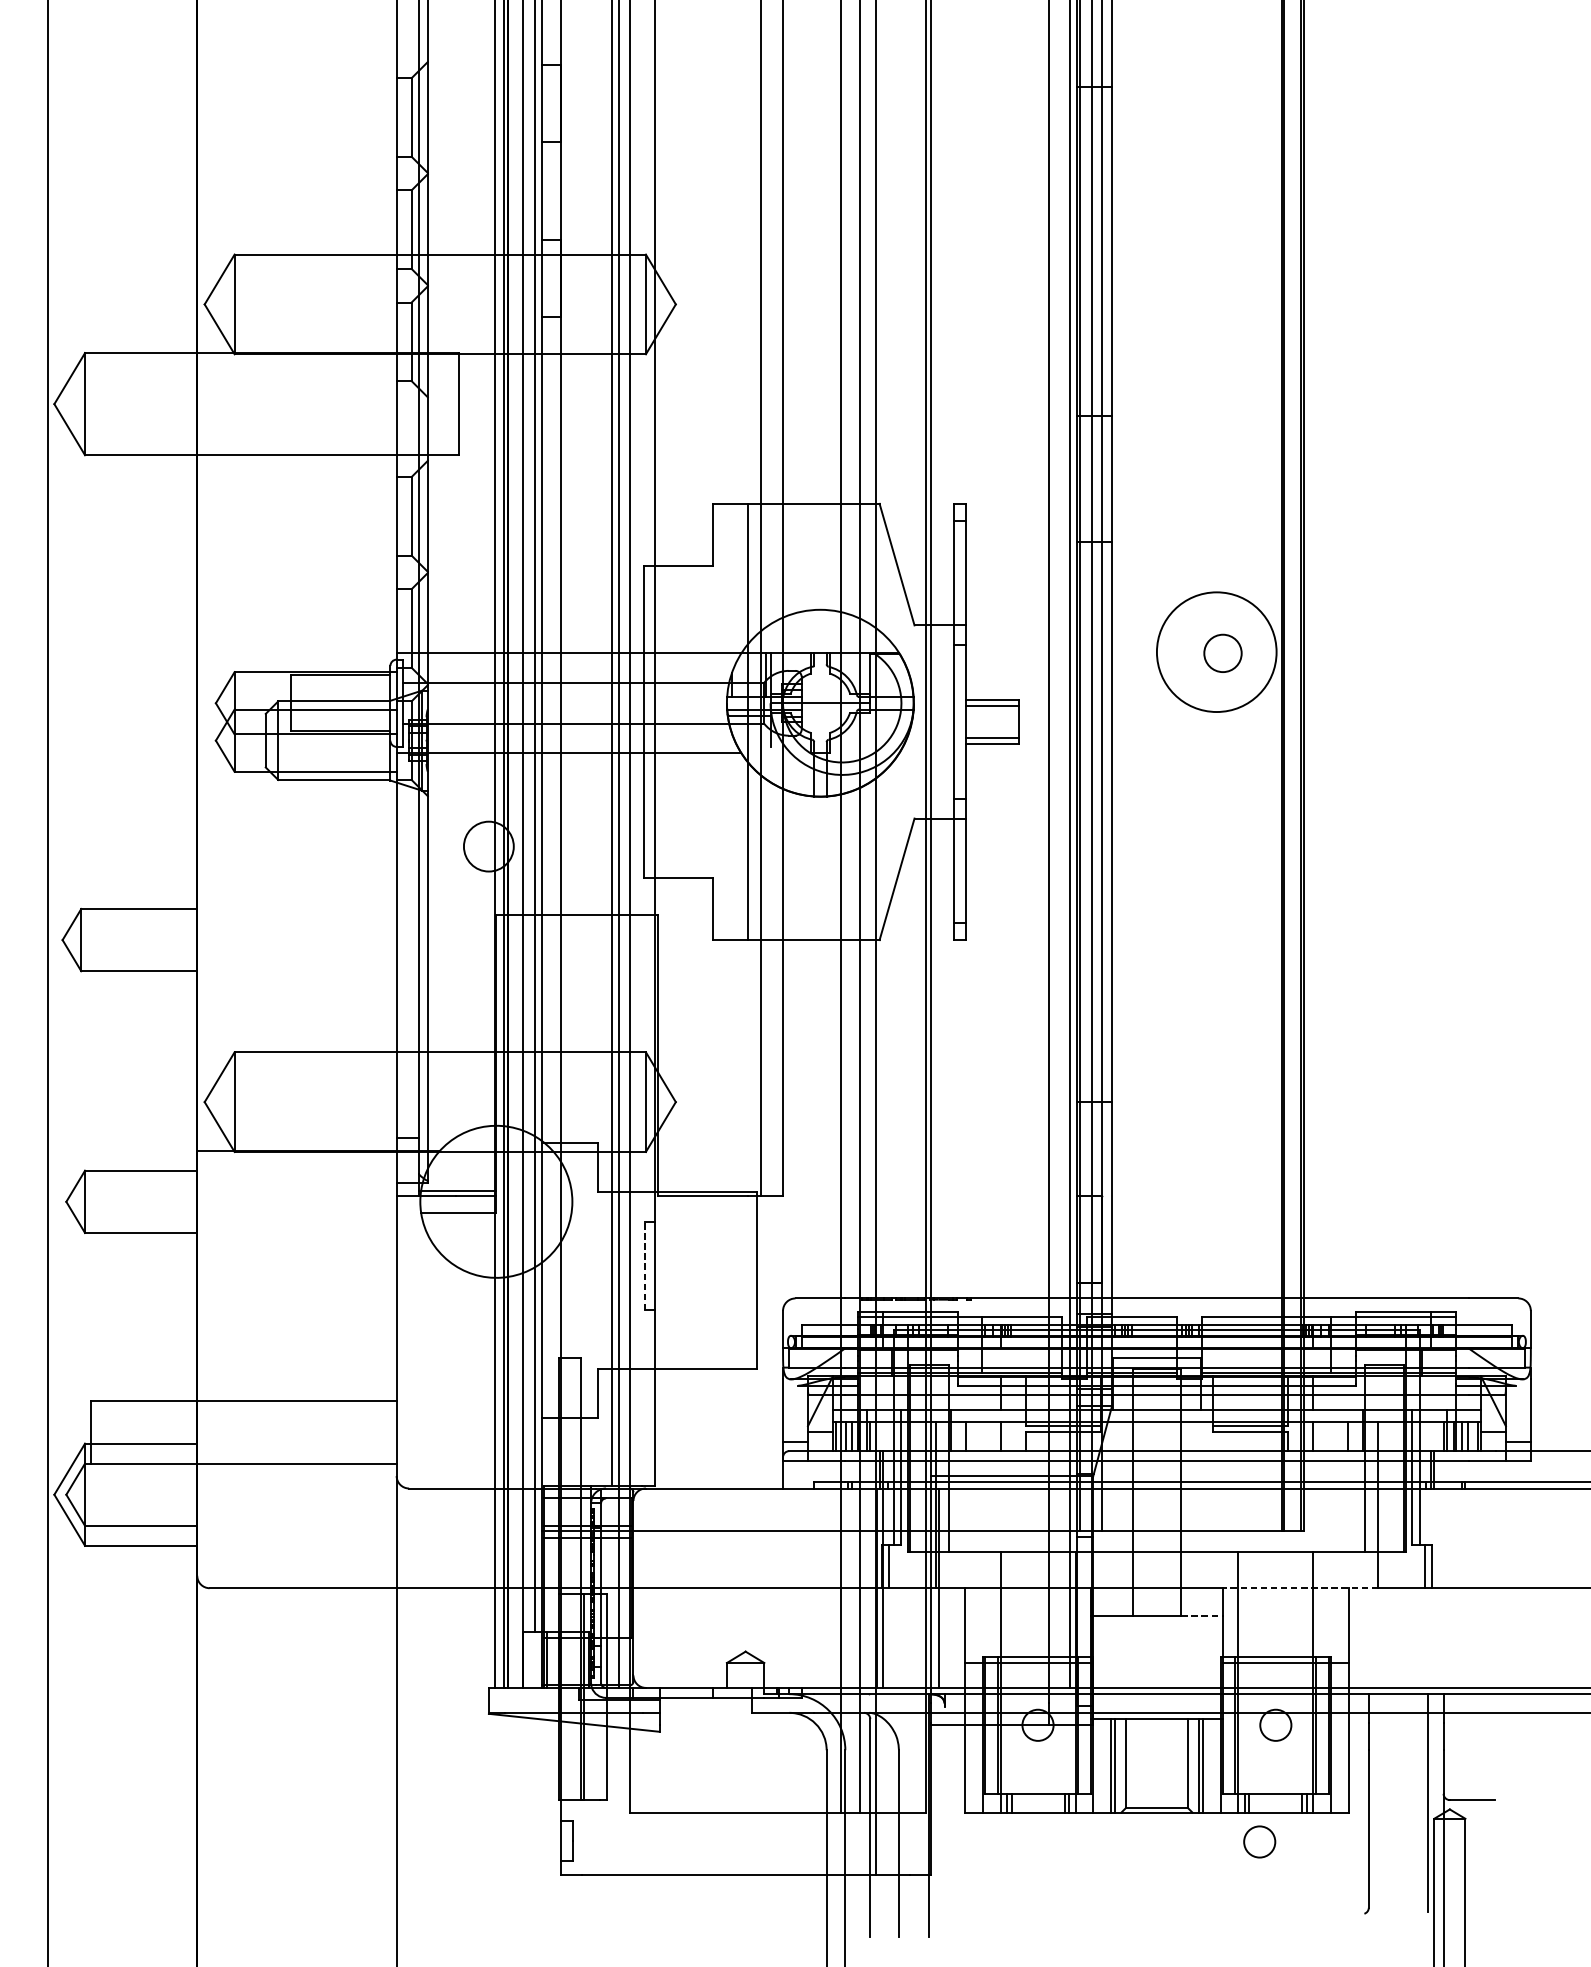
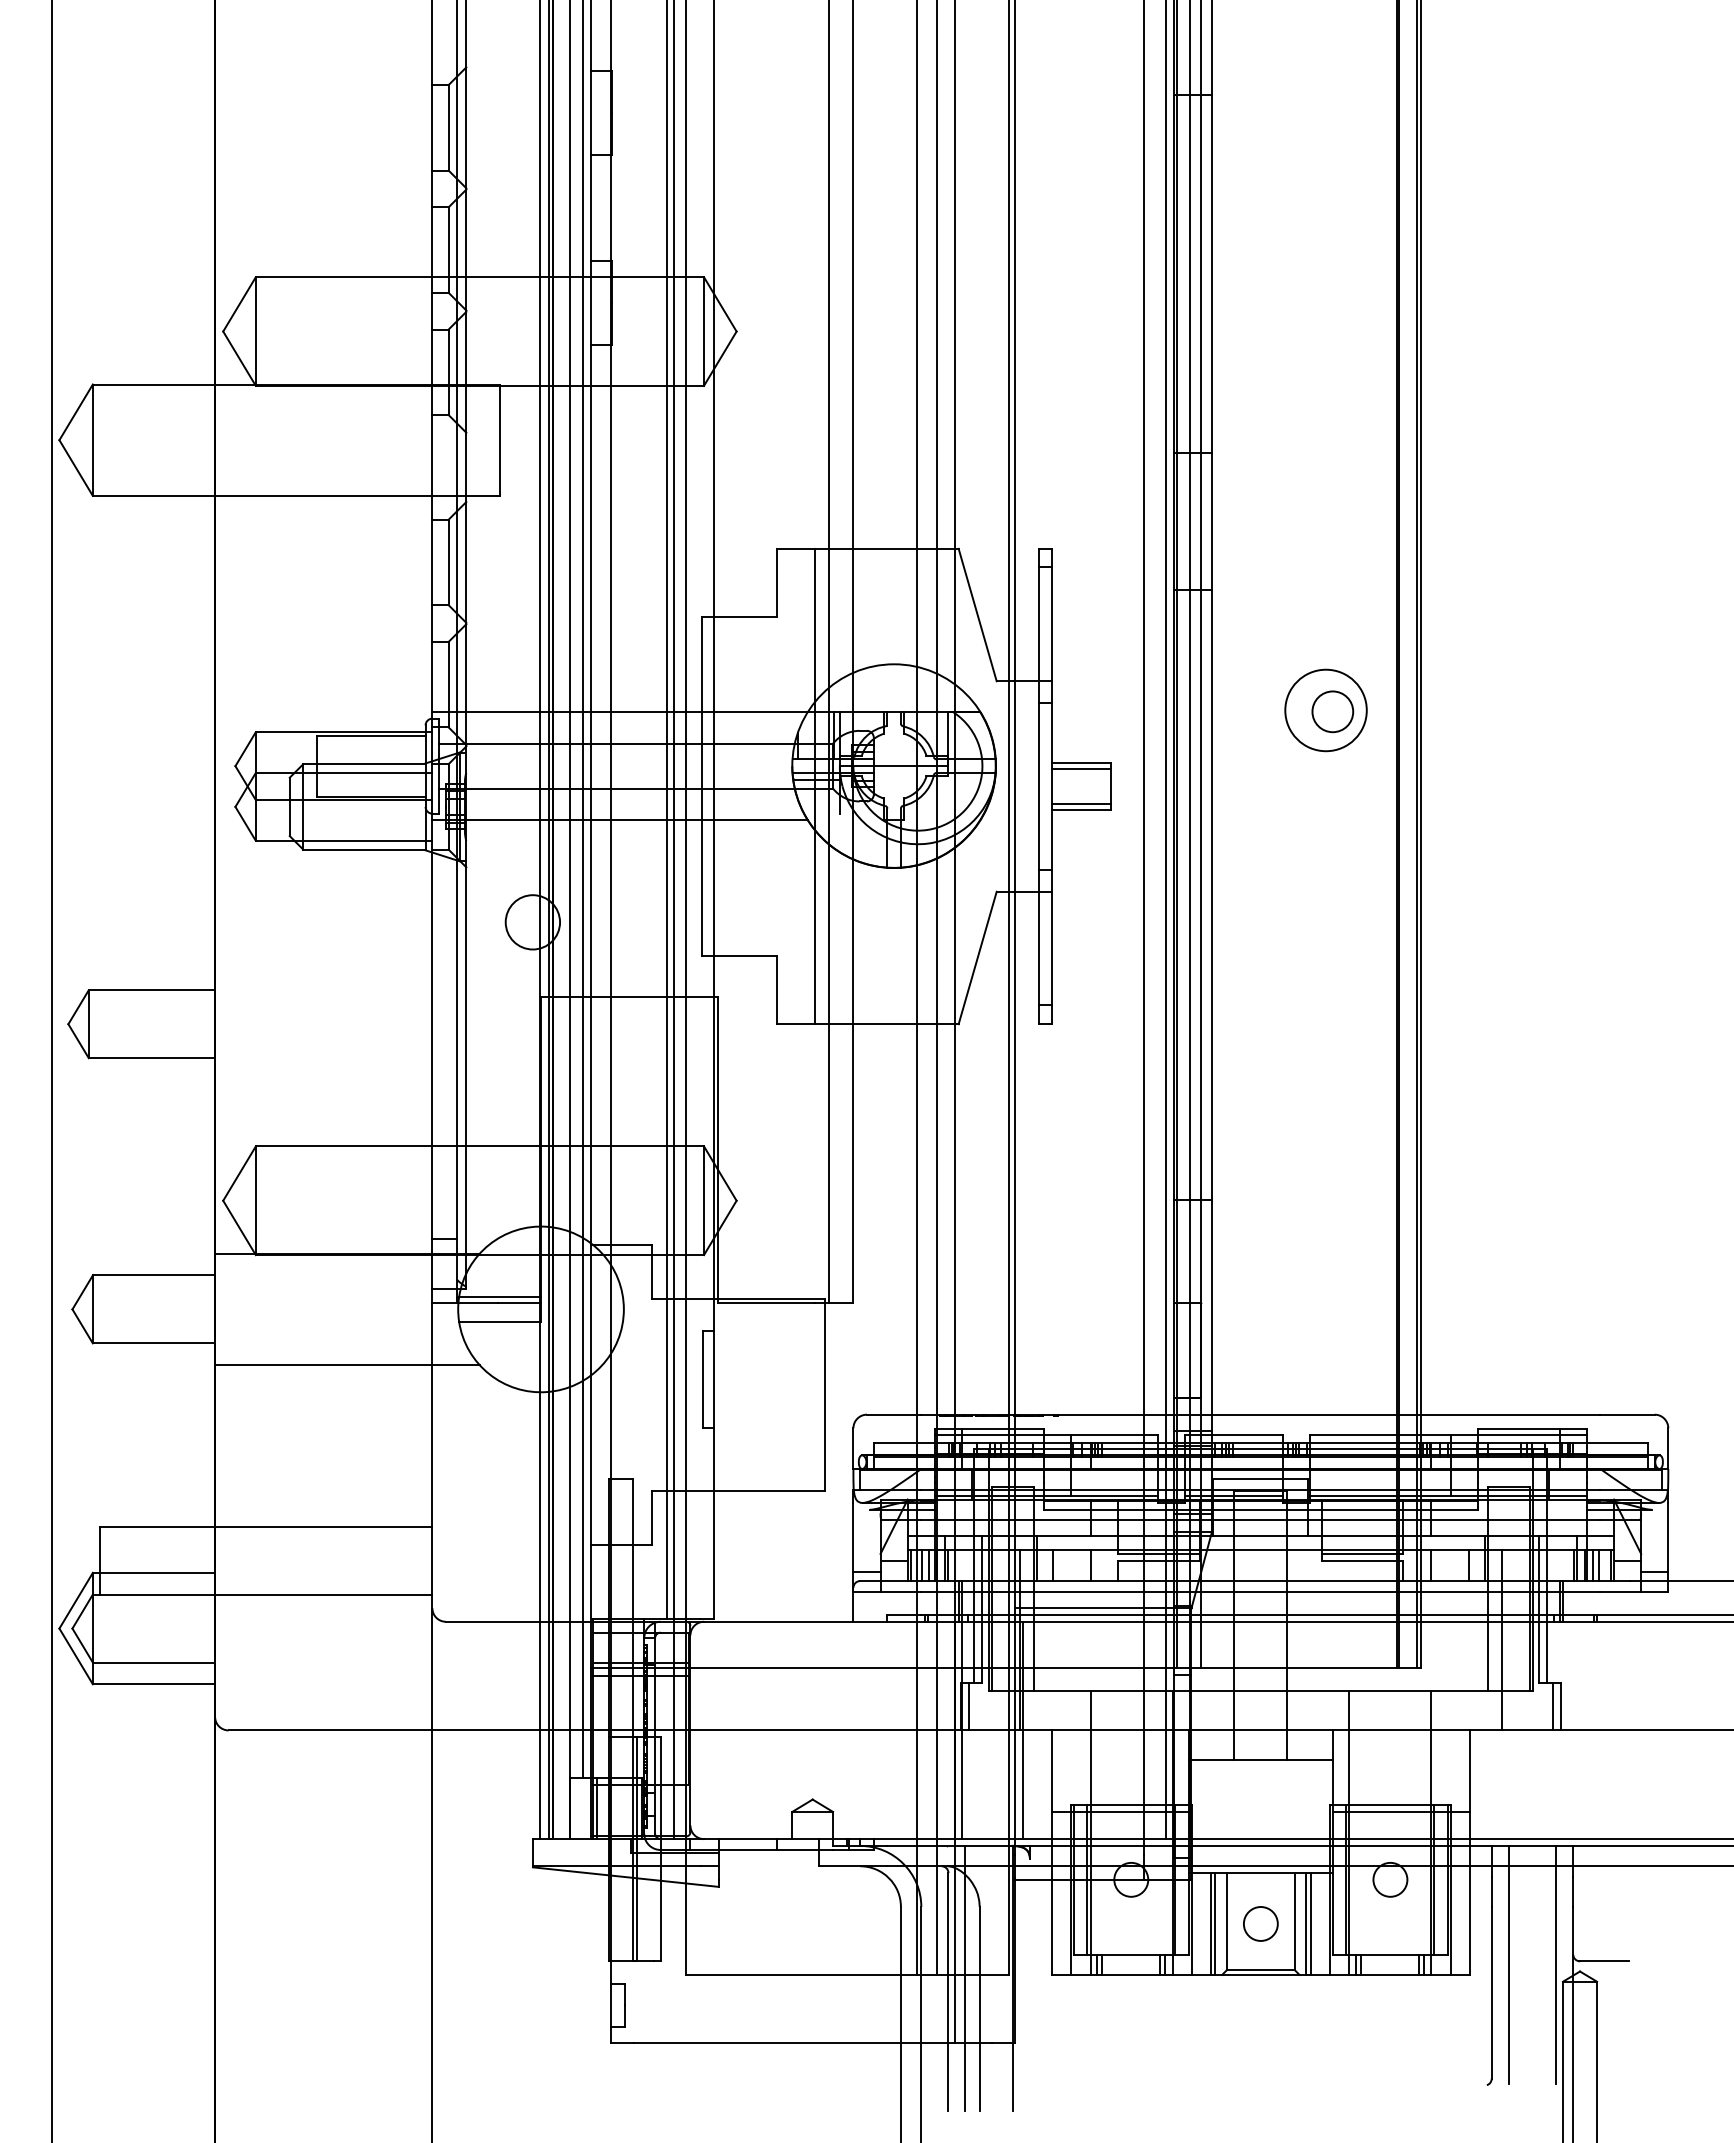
circle: (1216, 652) -> (1325, 710), size x0.62
line: (318, 1253) -> (347, 1365), added
line: (644, 1265) -> (702, 1378), dashed -> solid
line: (1300, 1588) -> (1417, 1730), dashed -> solid
line: (1202, 1615) -> (1310, 1760), dashed -> solid
line: (1384, 1803) -> (1508, 1964), added
line: (885, 1814) -> (965, 1977), added
circle: (1259, 1841) -> (1260, 1923), moved

